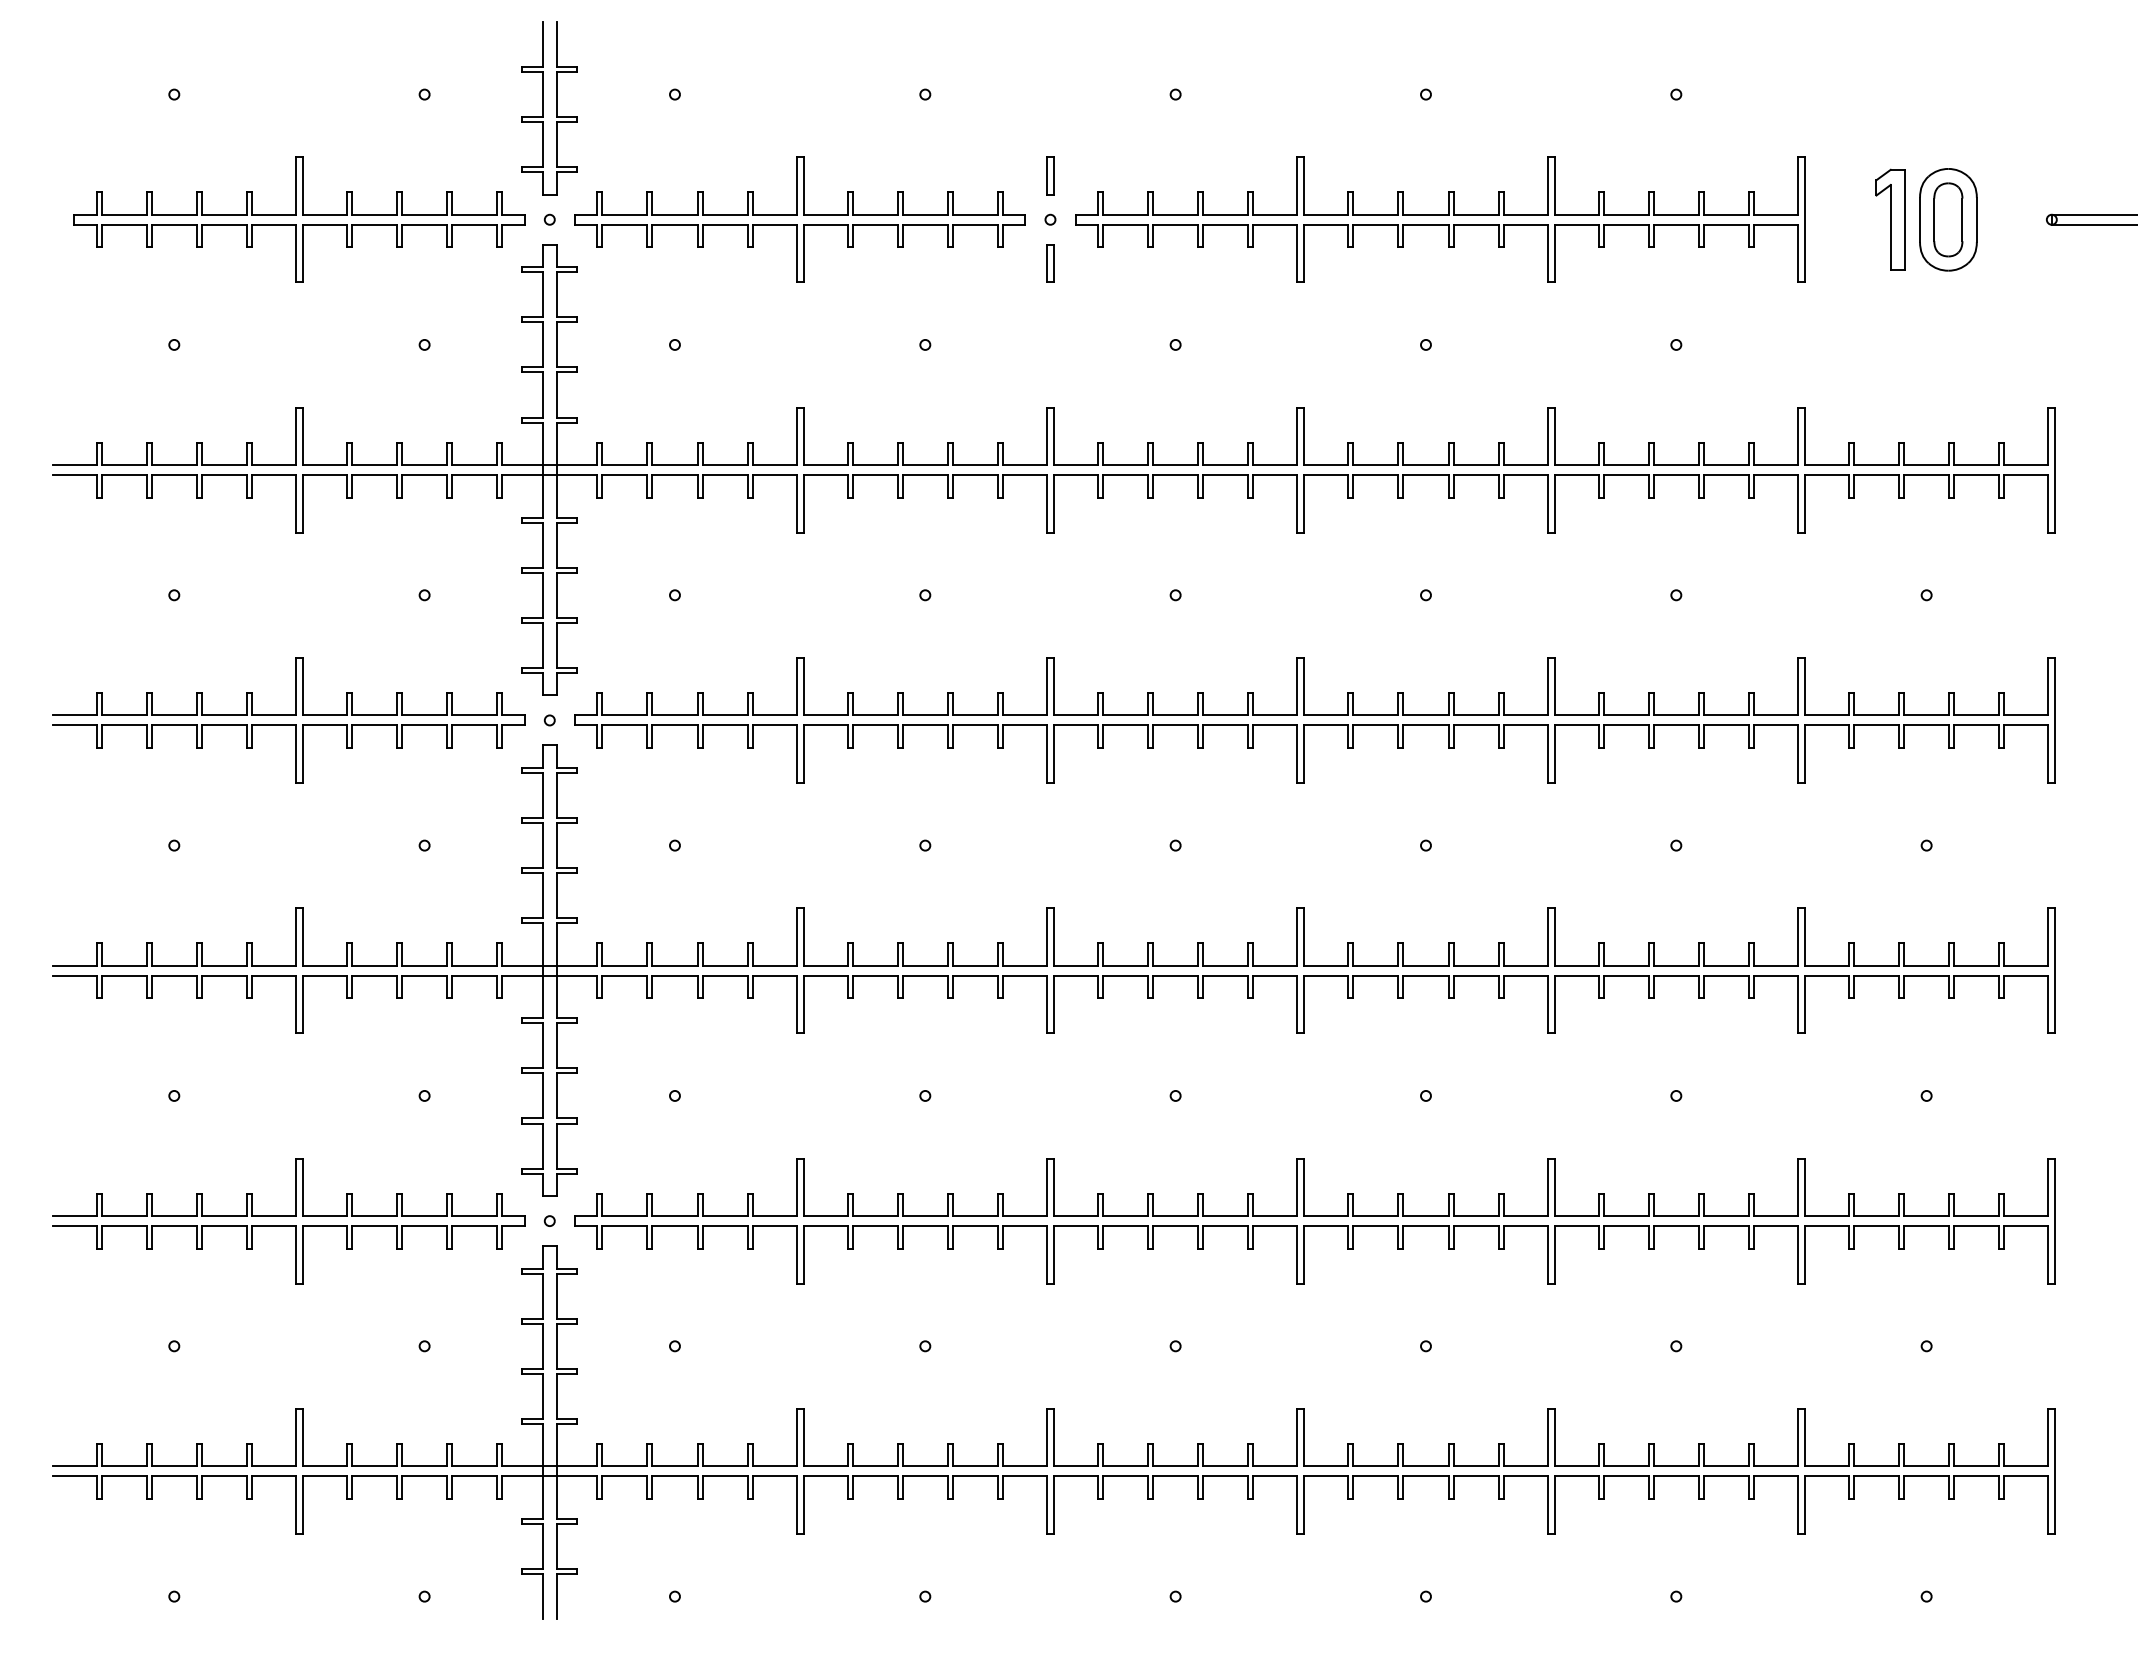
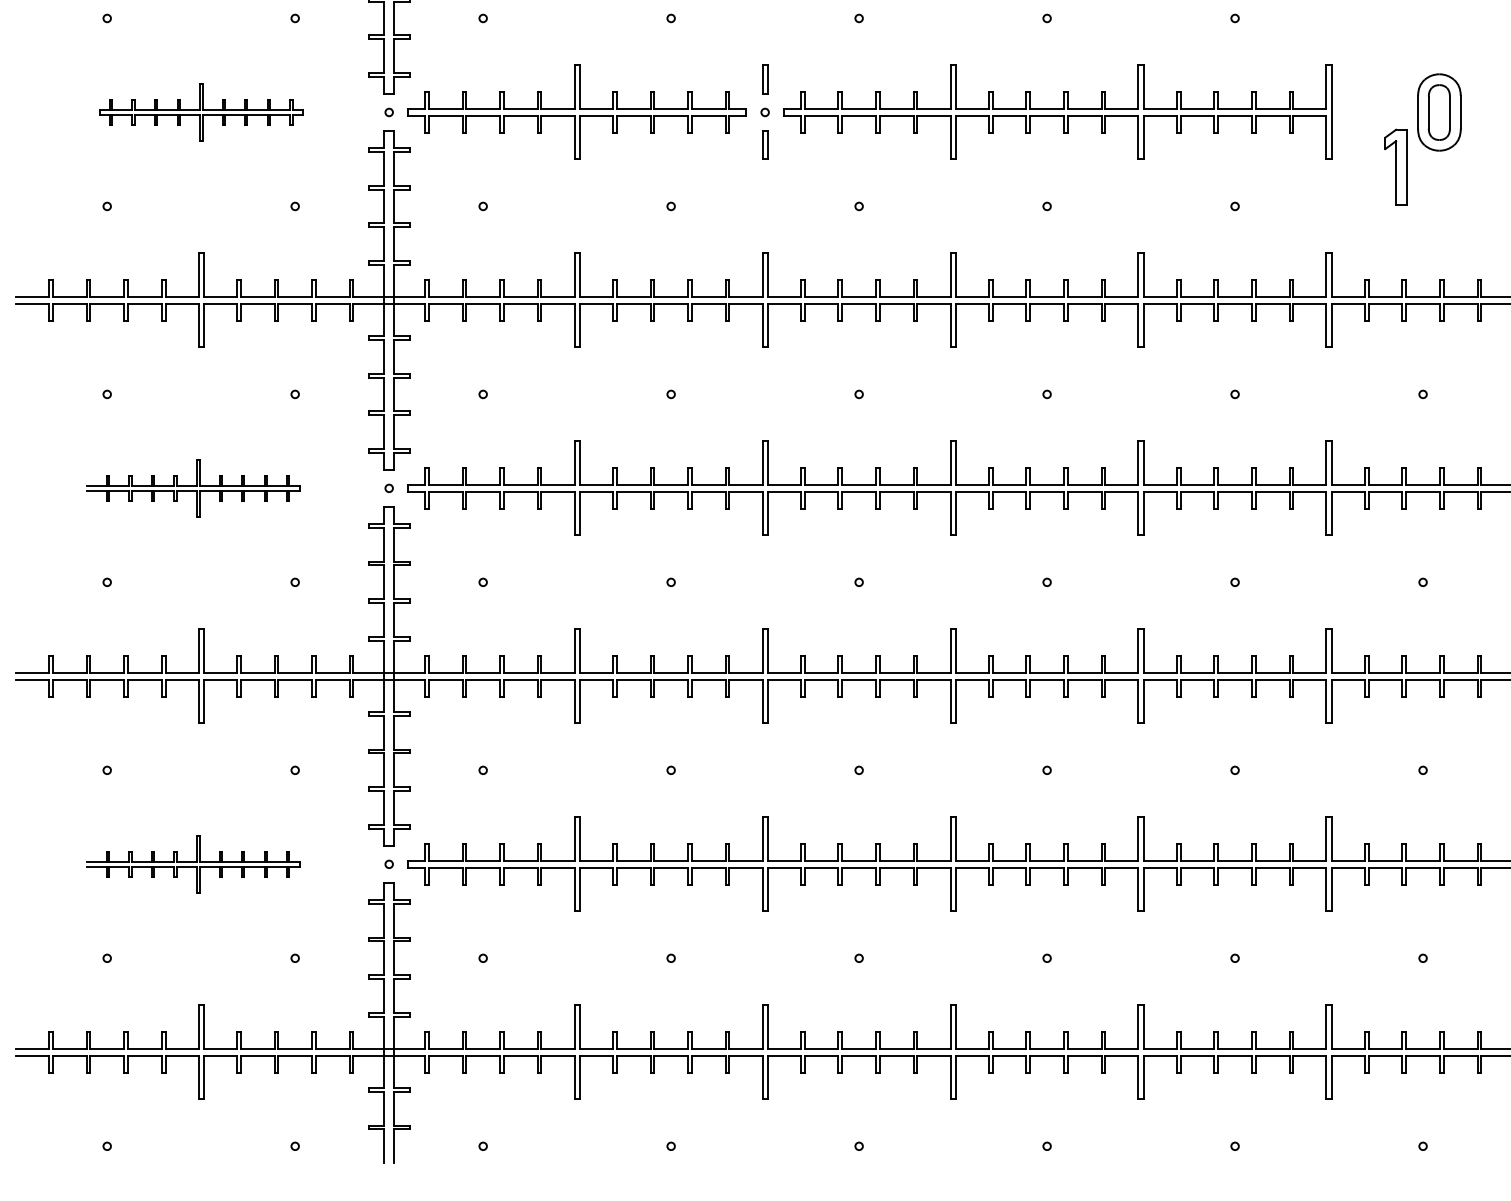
part: (299, 219) -> (201, 112), size x0.6
part: (1890, 219) -> (1395, 167), moved
part: (288, 720) -> (192, 488), size x0.6
part: (288, 1221) -> (192, 864), size x0.6

